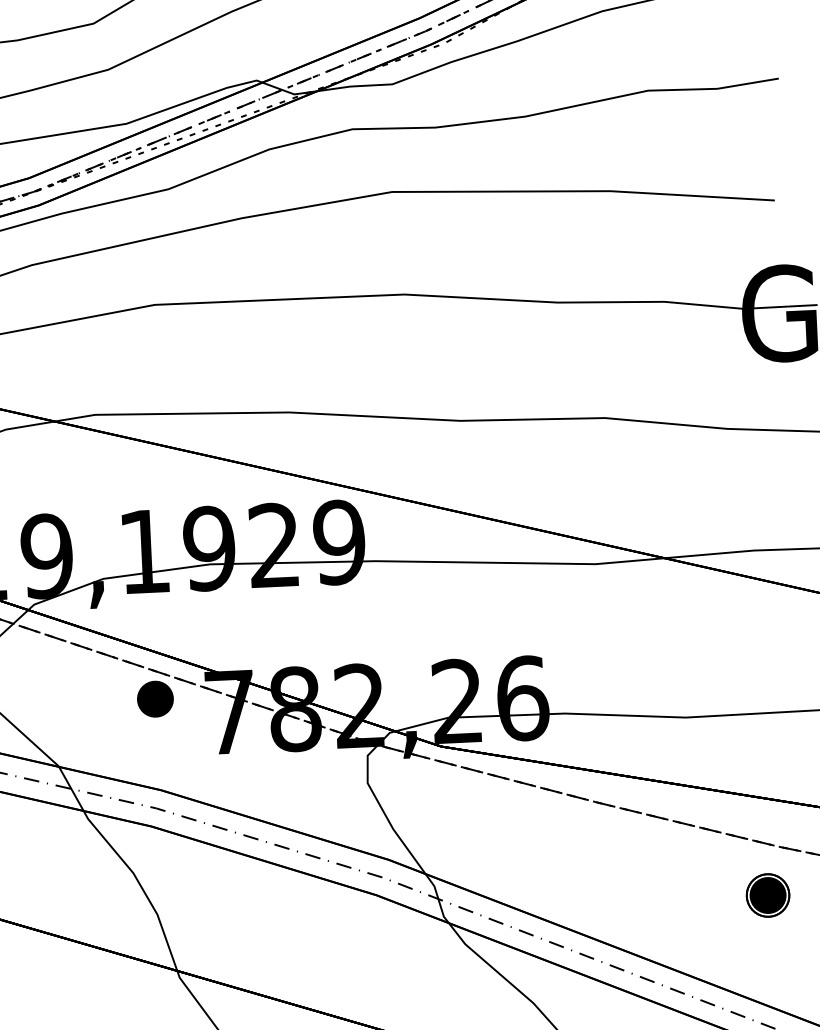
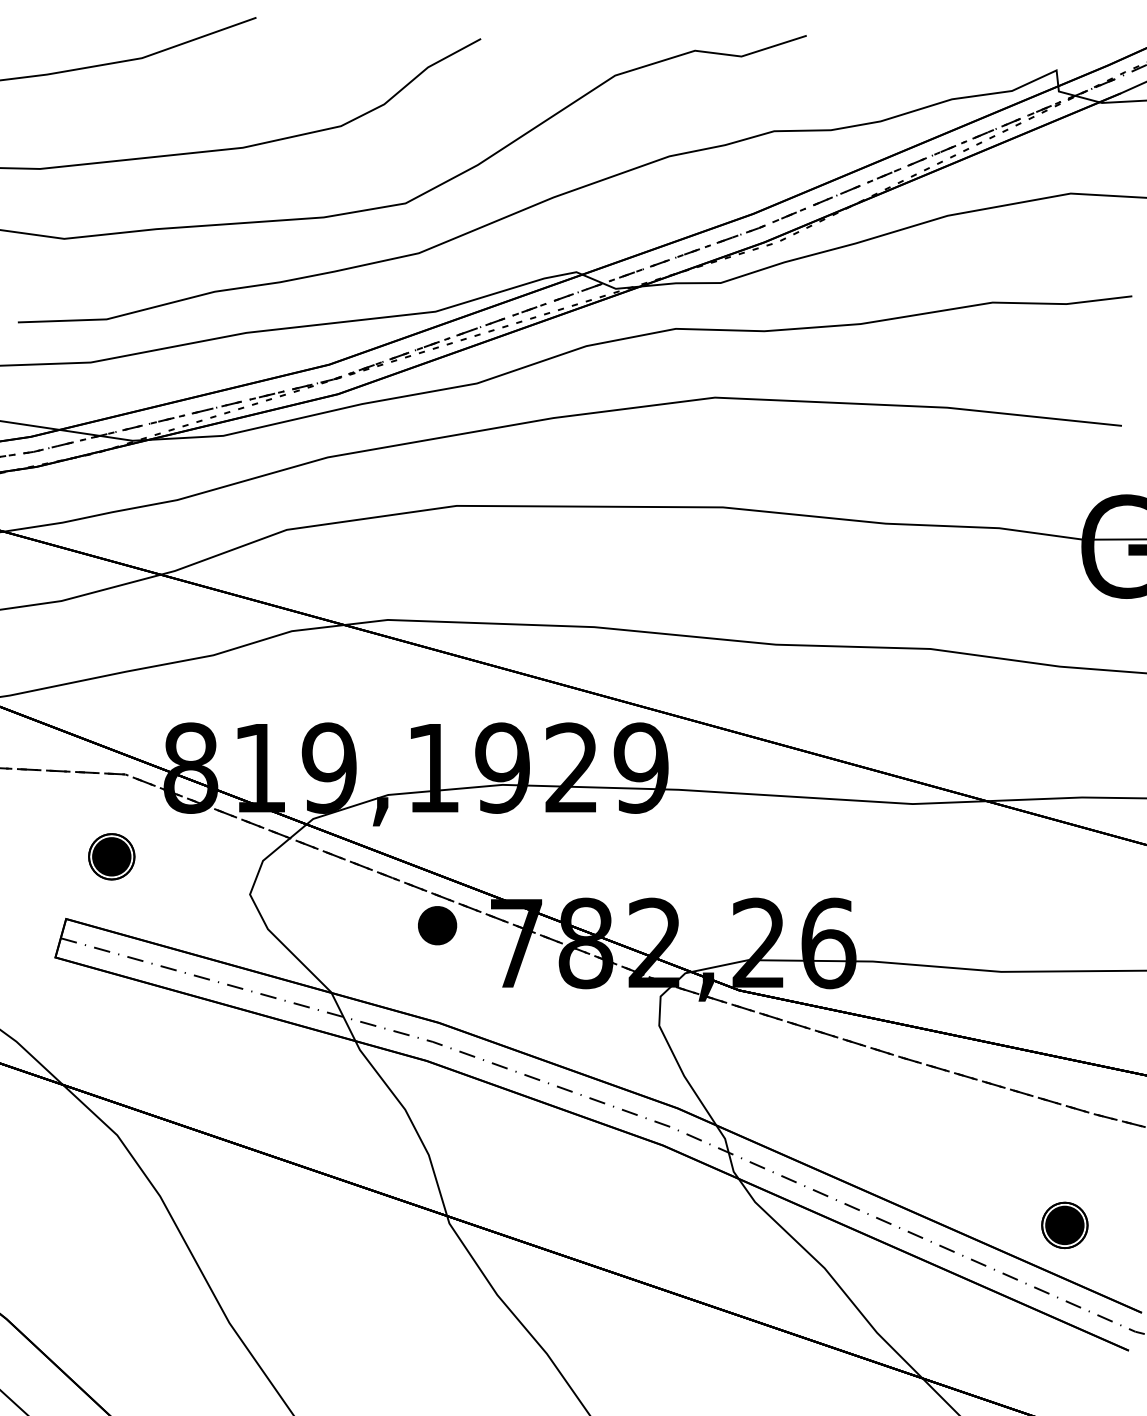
part: (767, 895) -> (1064, 1225), moved

